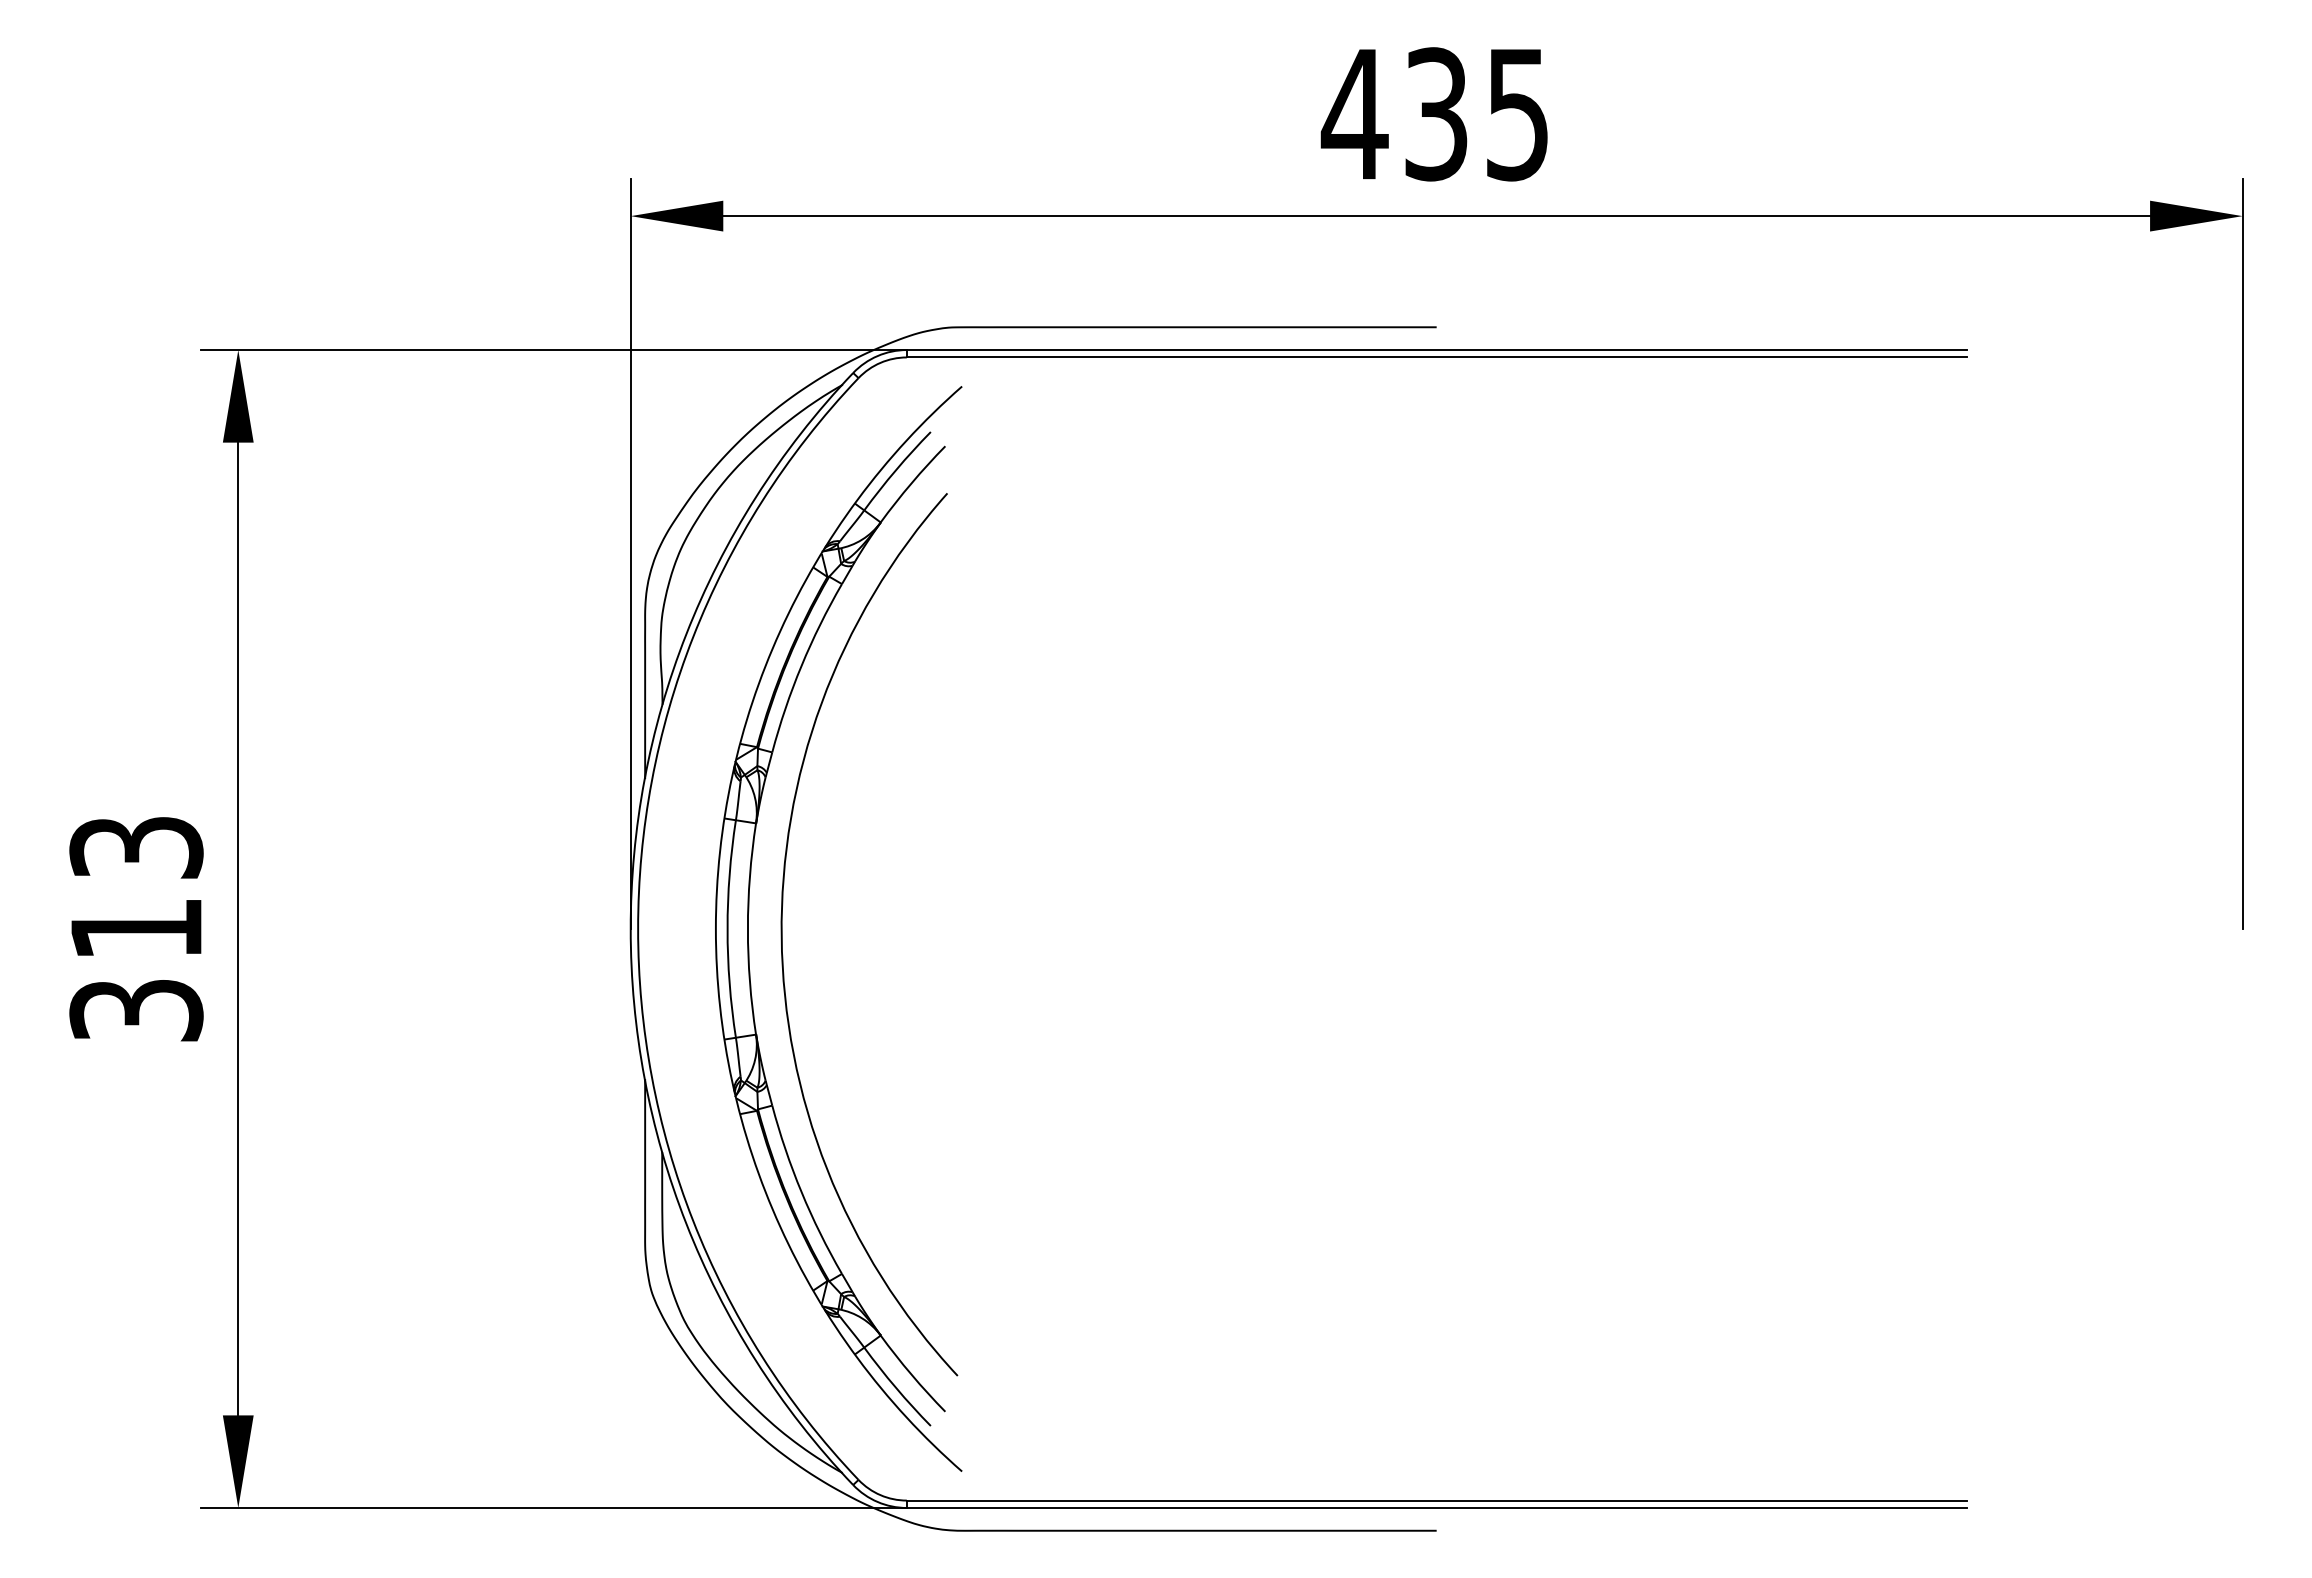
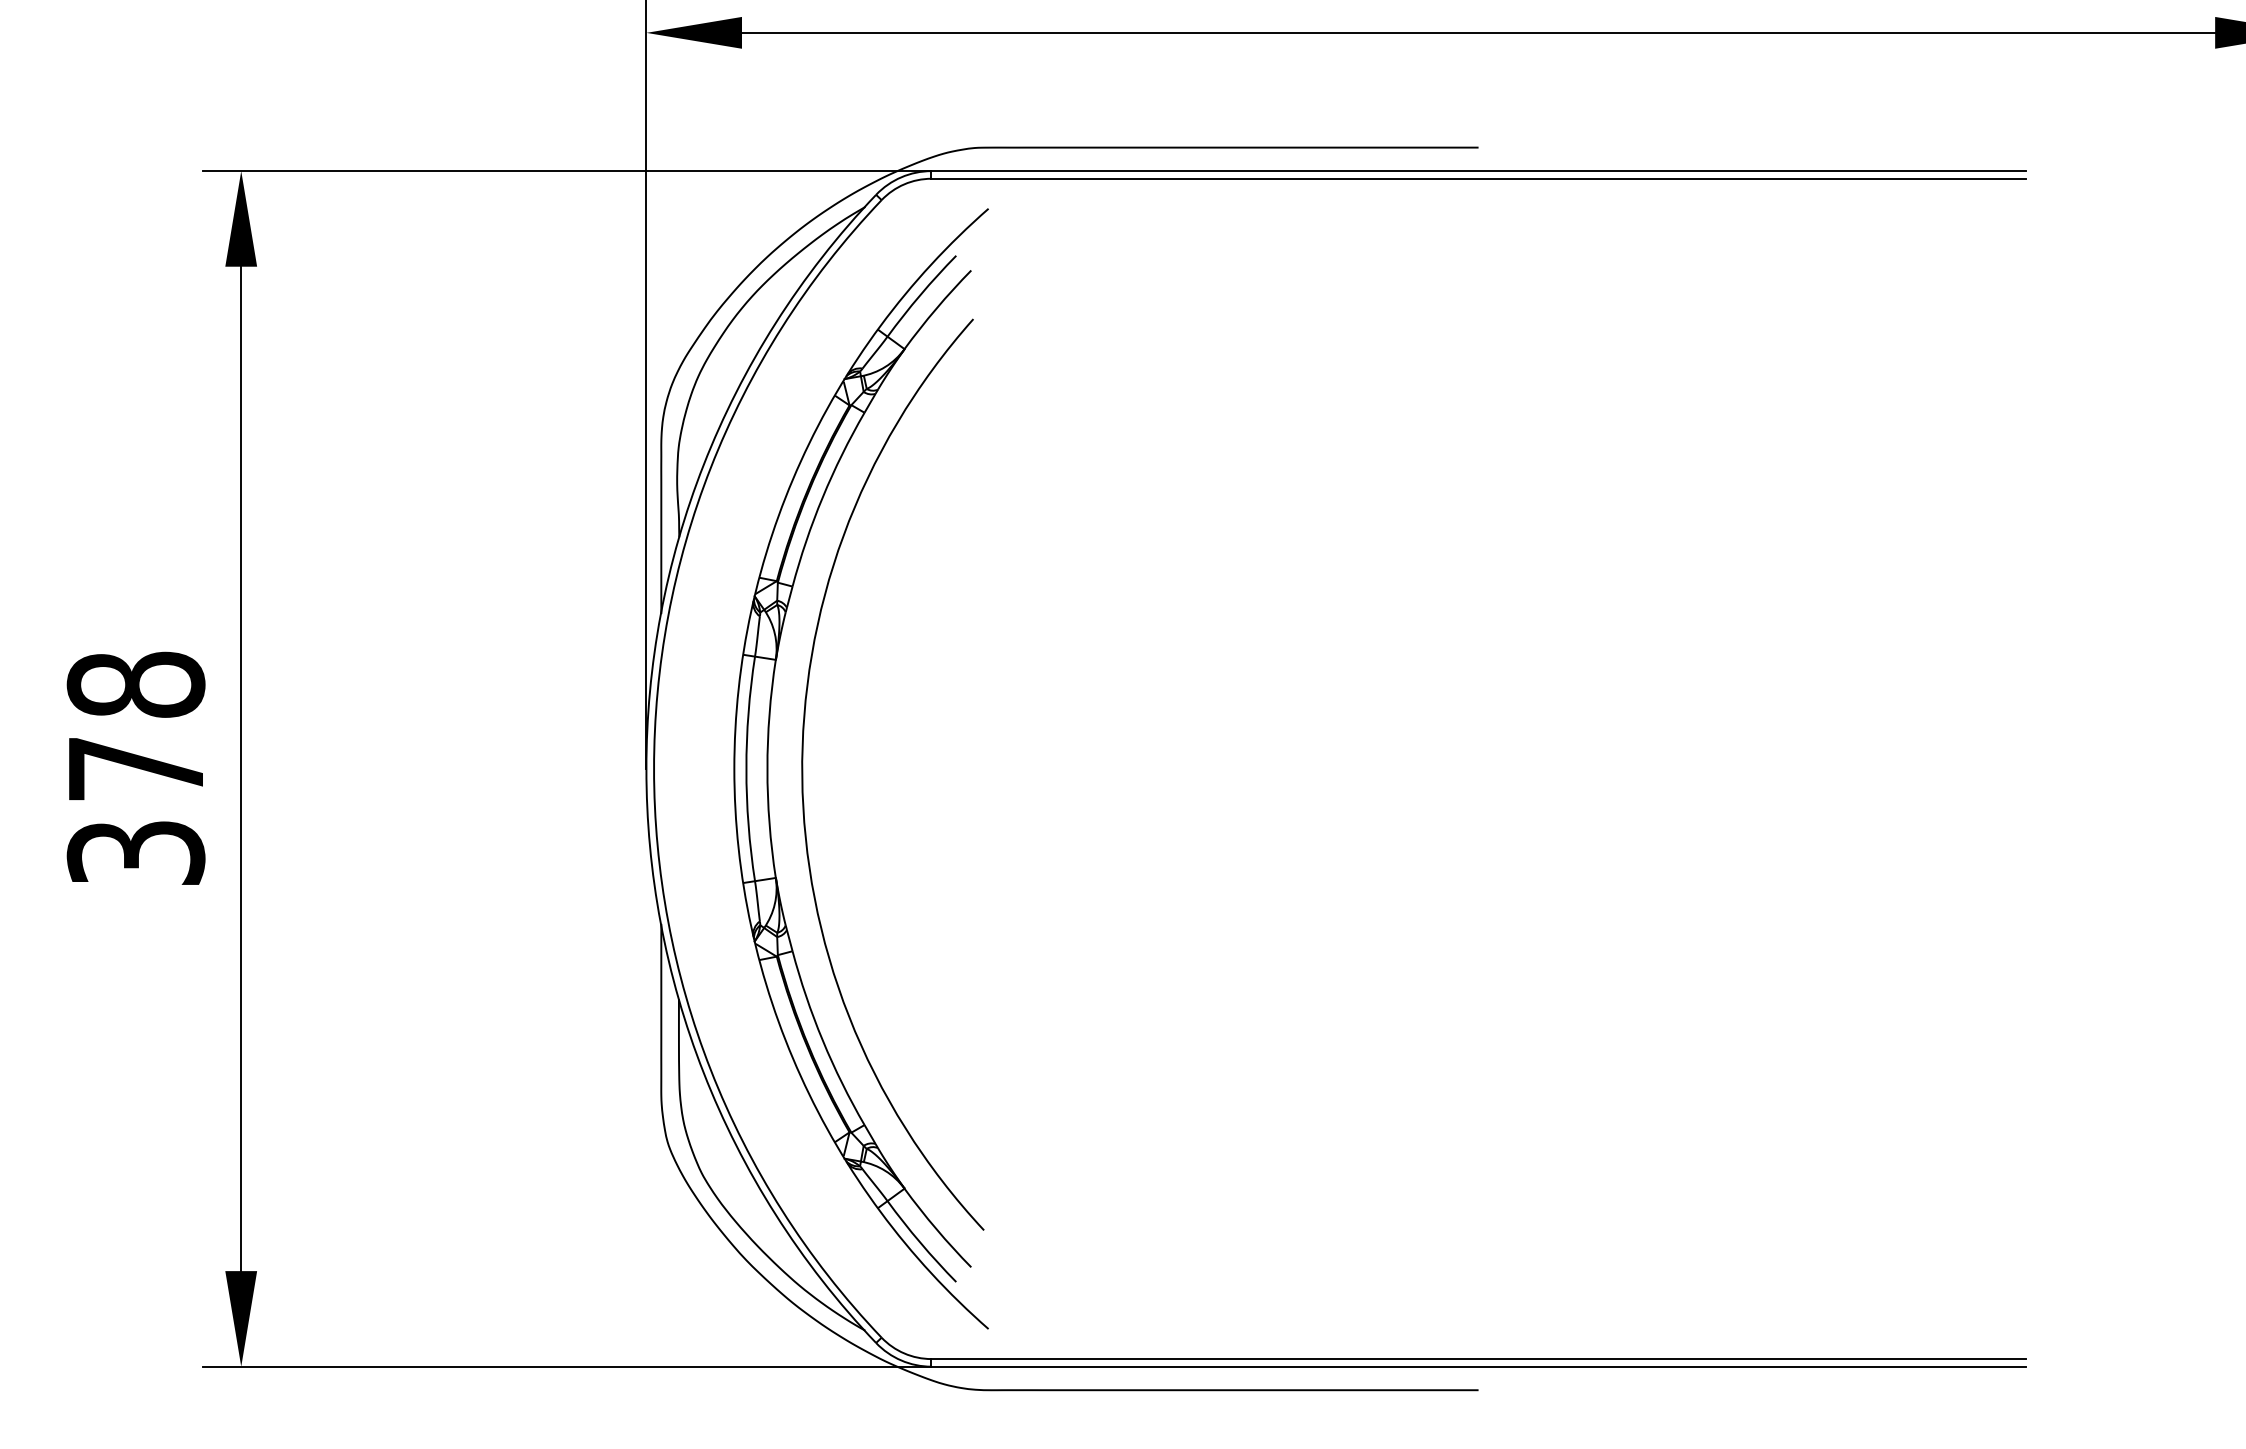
text: (136, 887) -> (136, 726), 313 -> 378

